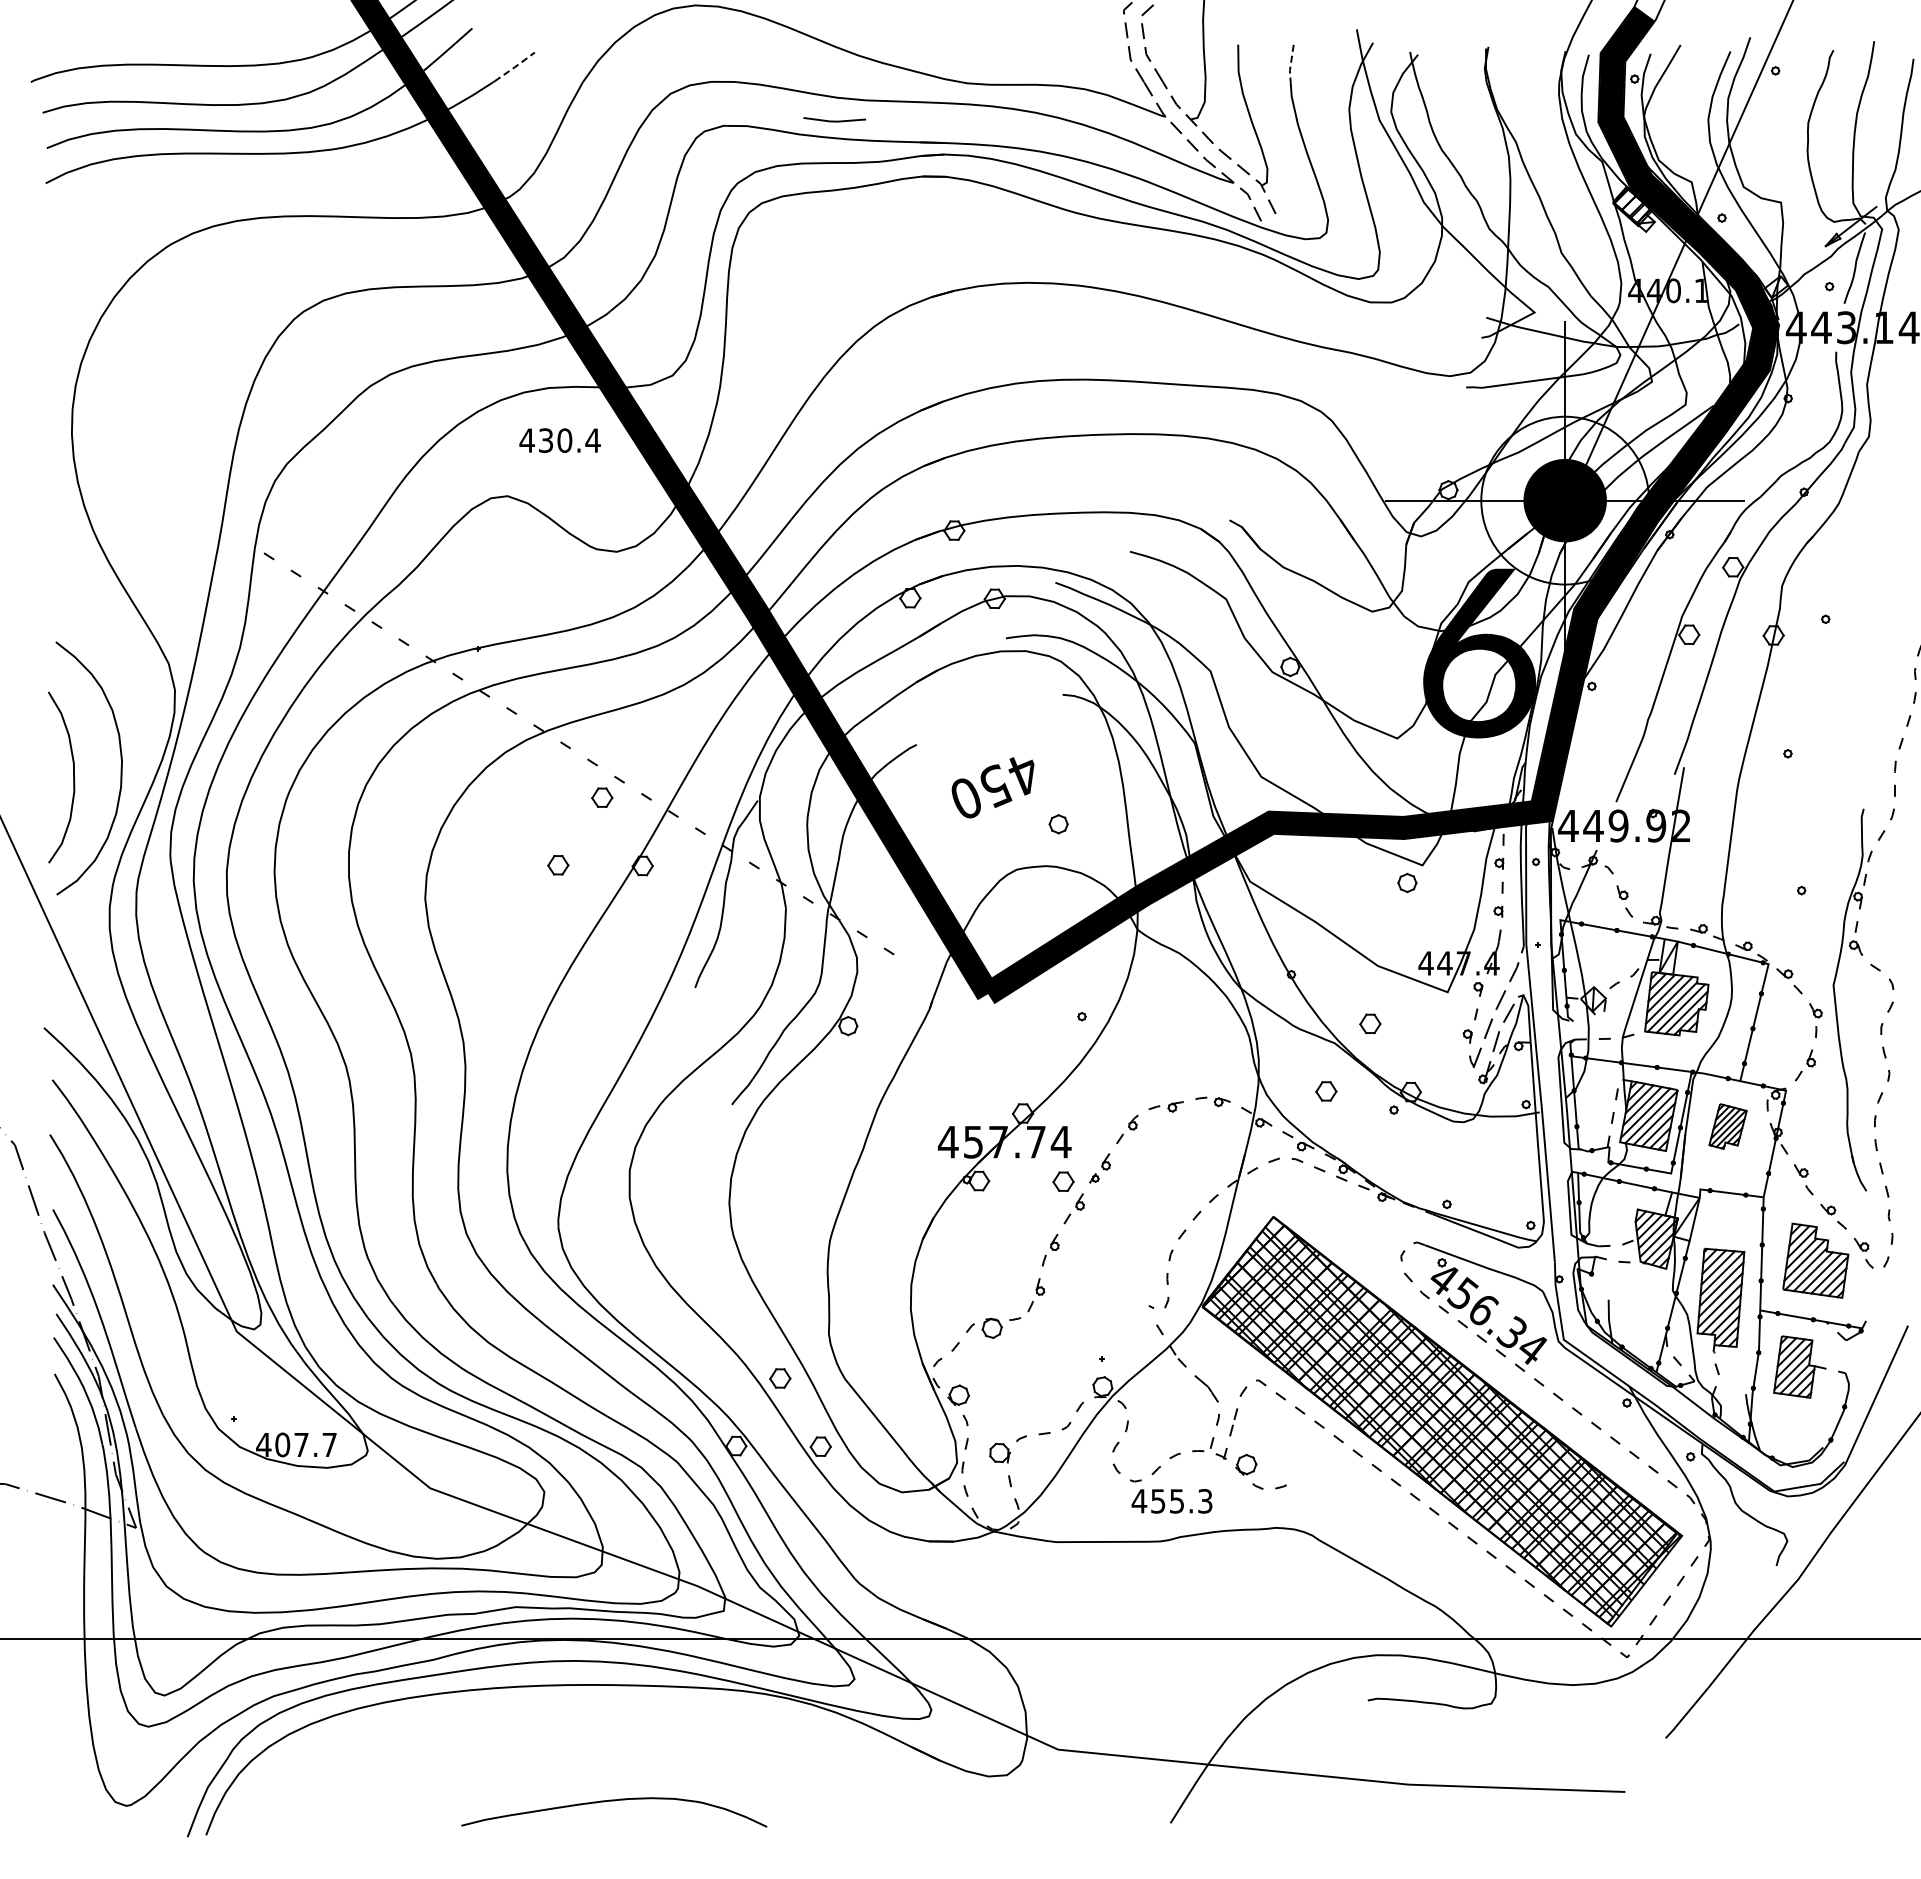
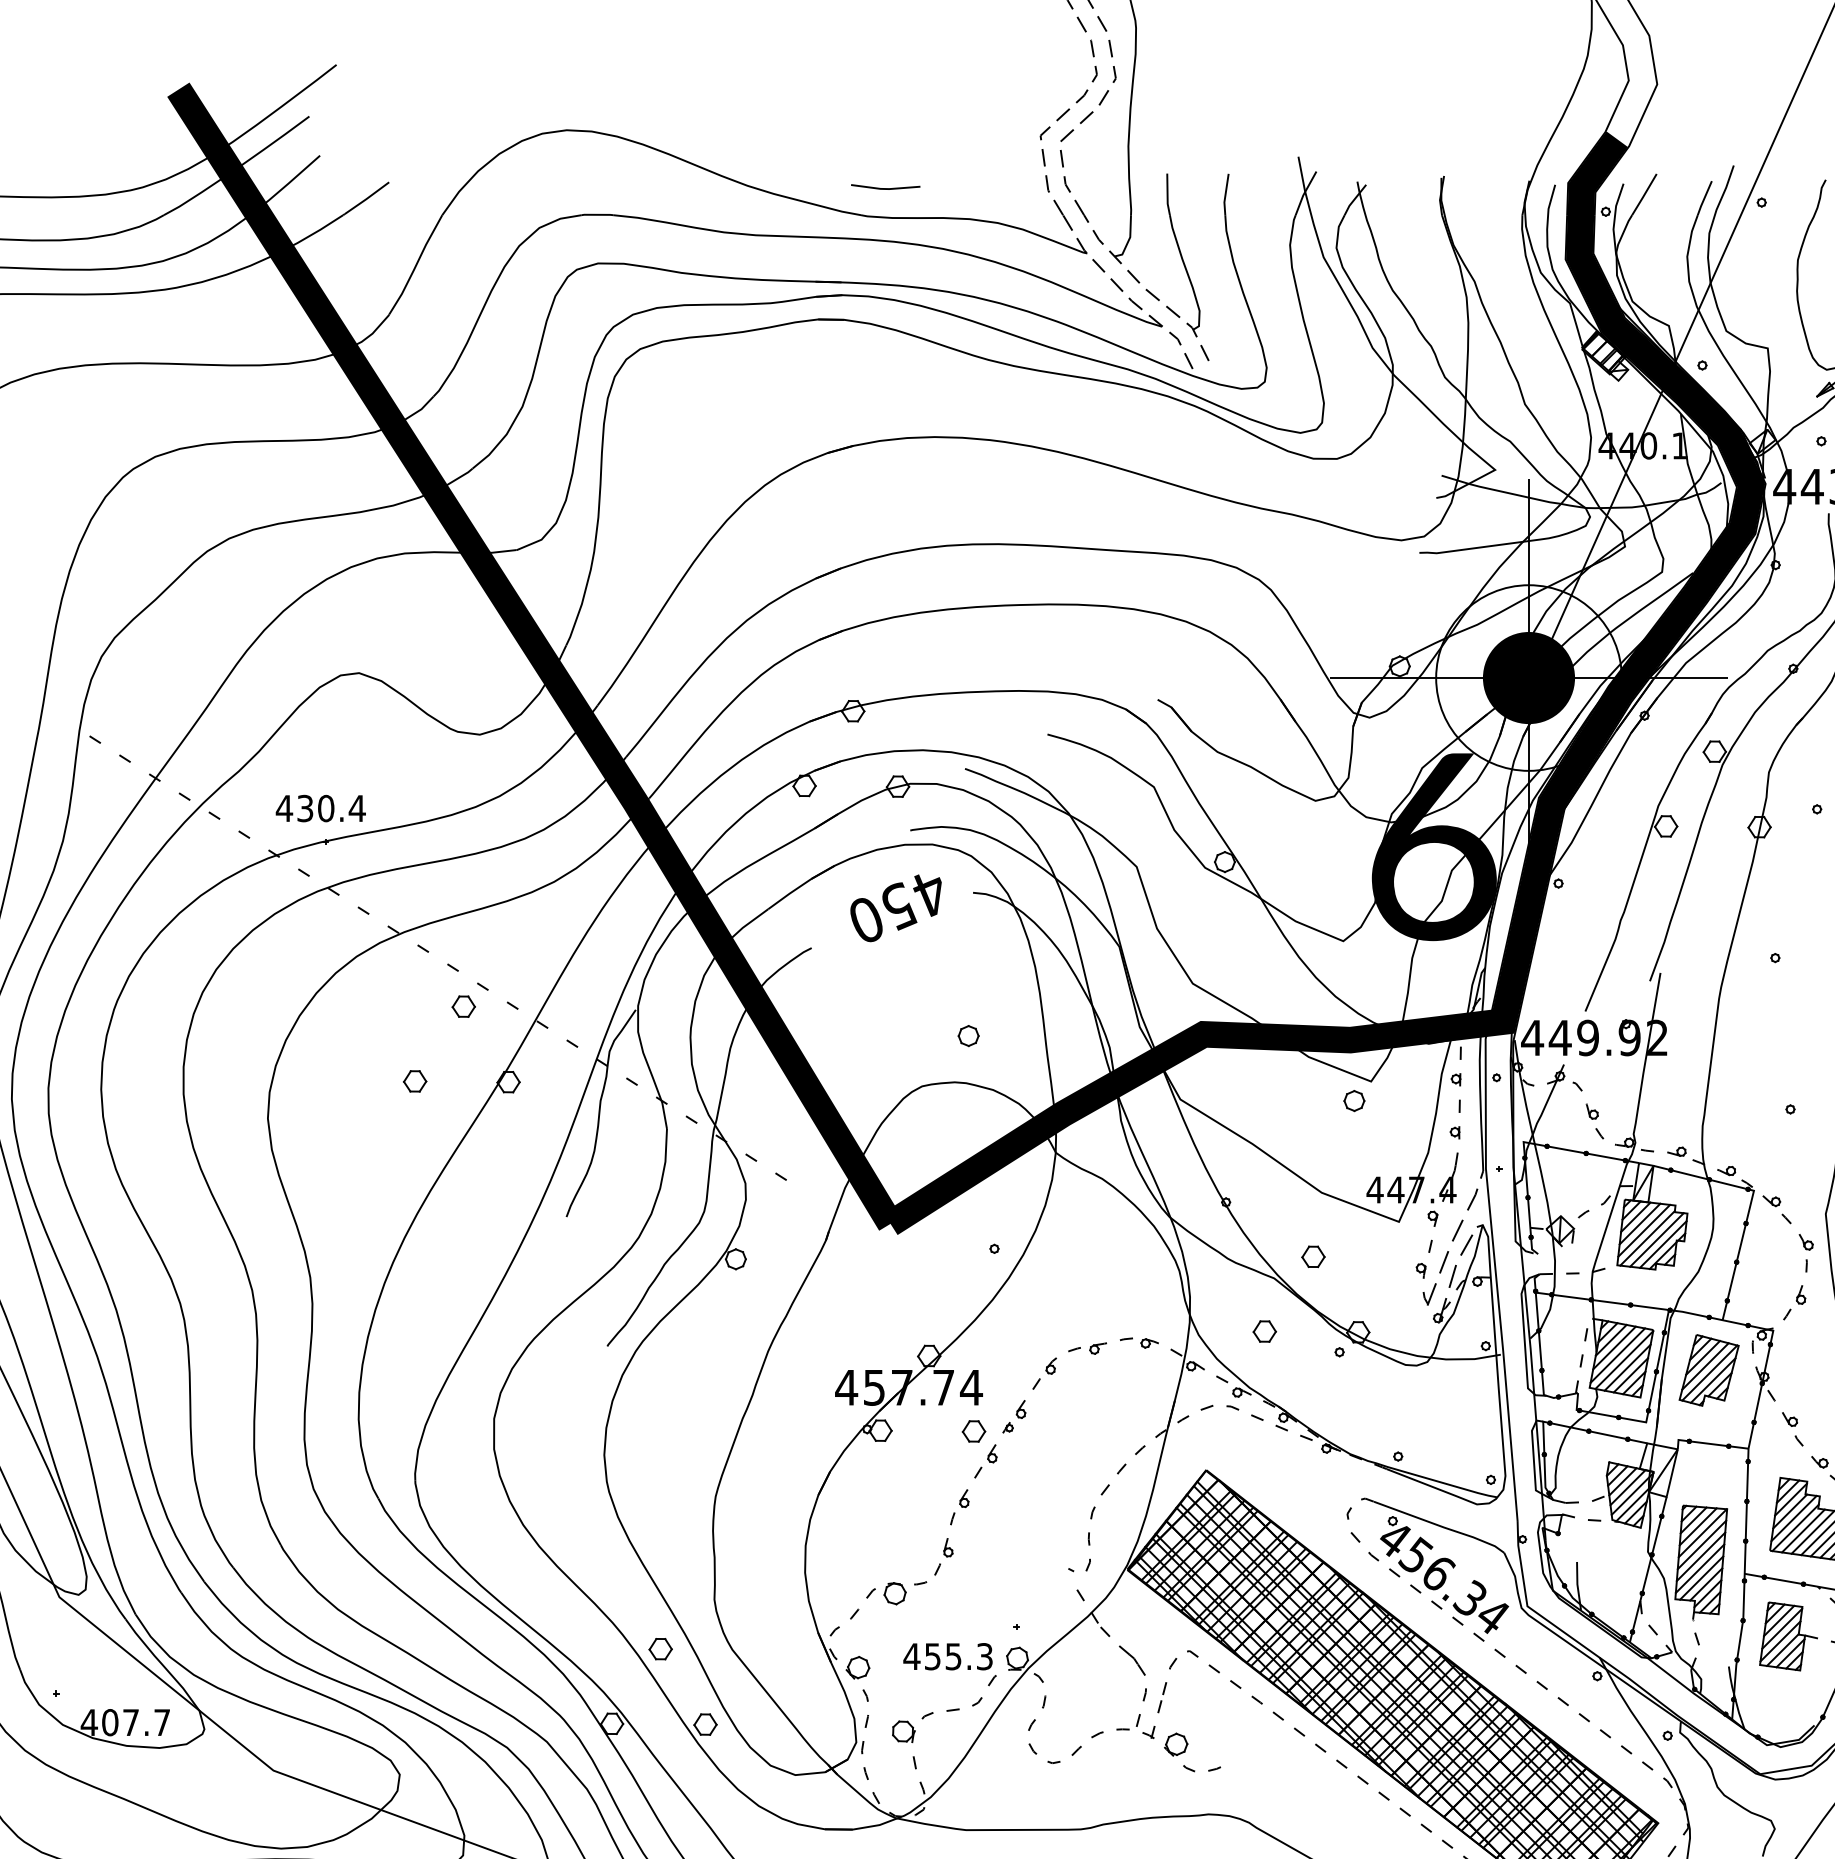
line: (1290, 63) -> (1225, 194), dashed -> solid
line: (515, 67) -> (367, 198), dashed -> solid
line: (834, 120) -> (885, 187), moved
text: (559, 440) -> (320, 808), moved
text: (992, 787) -> (895, 907), moved
part: (1727, 1126) -> (1708, 1370), size x1.43
text: (1171, 1501) -> (947, 1656), moved

